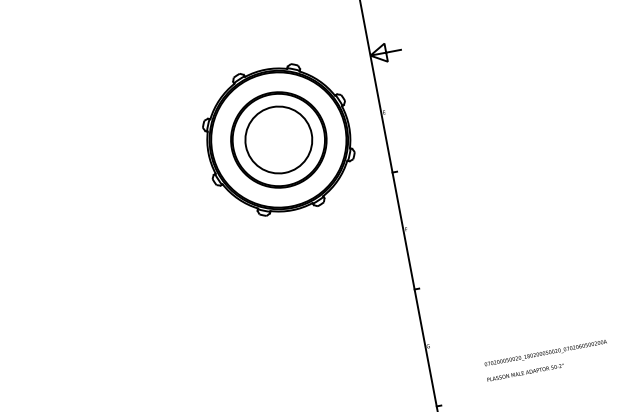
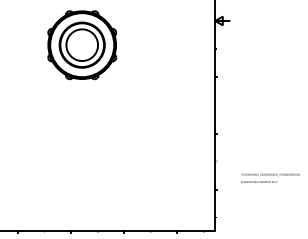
part: (279, 140) -> (82, 45), moved

